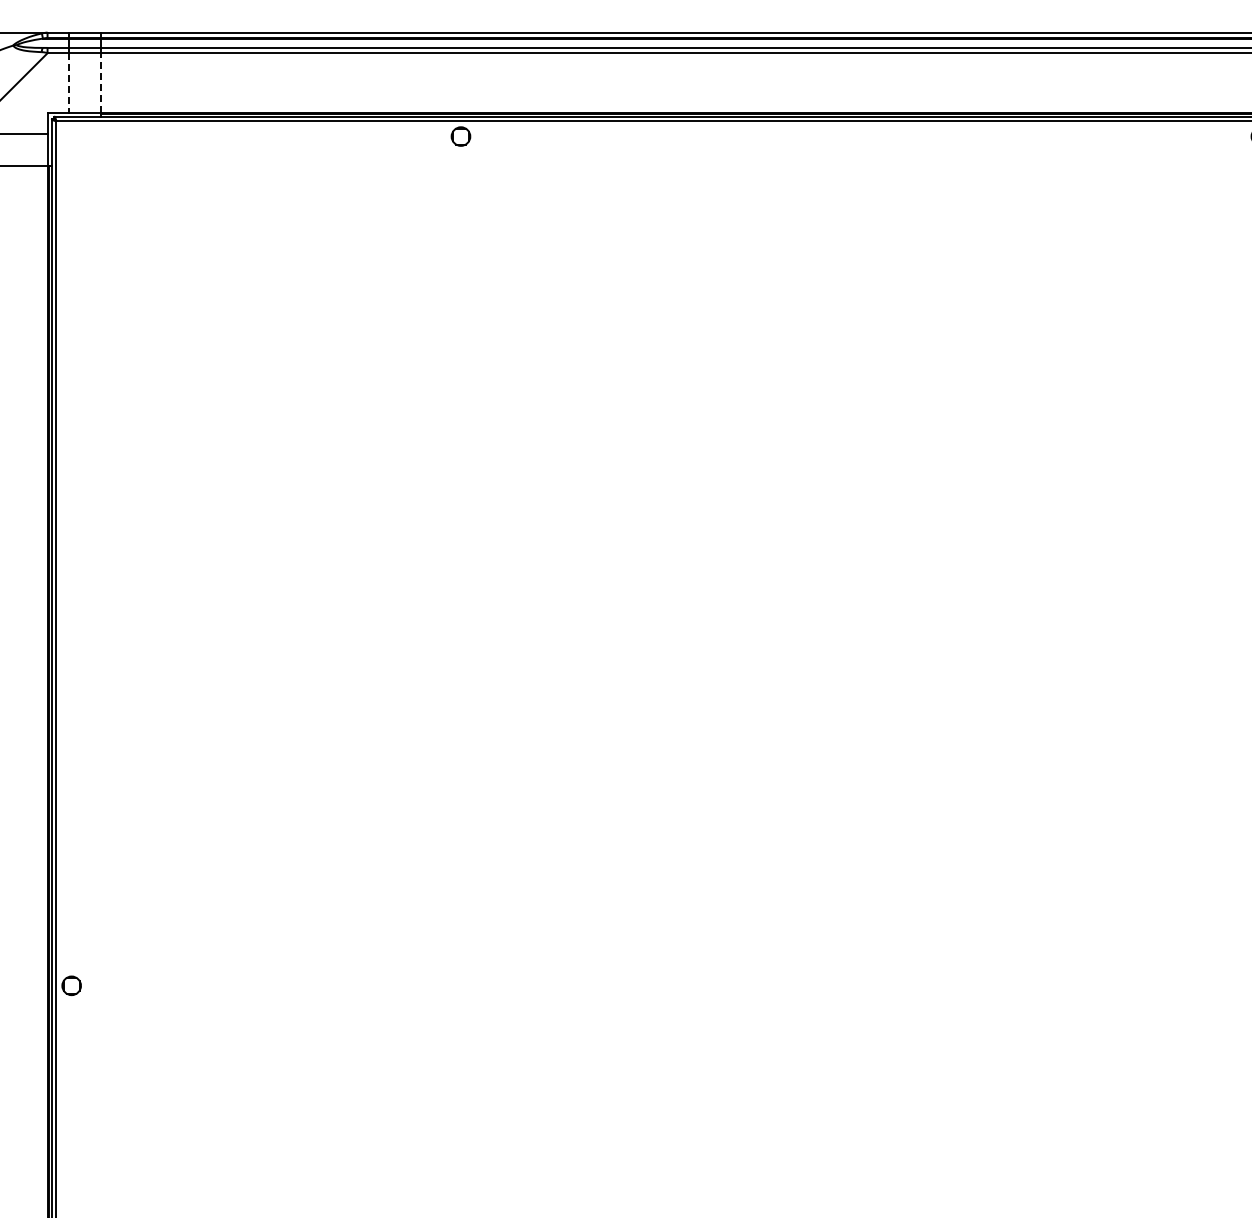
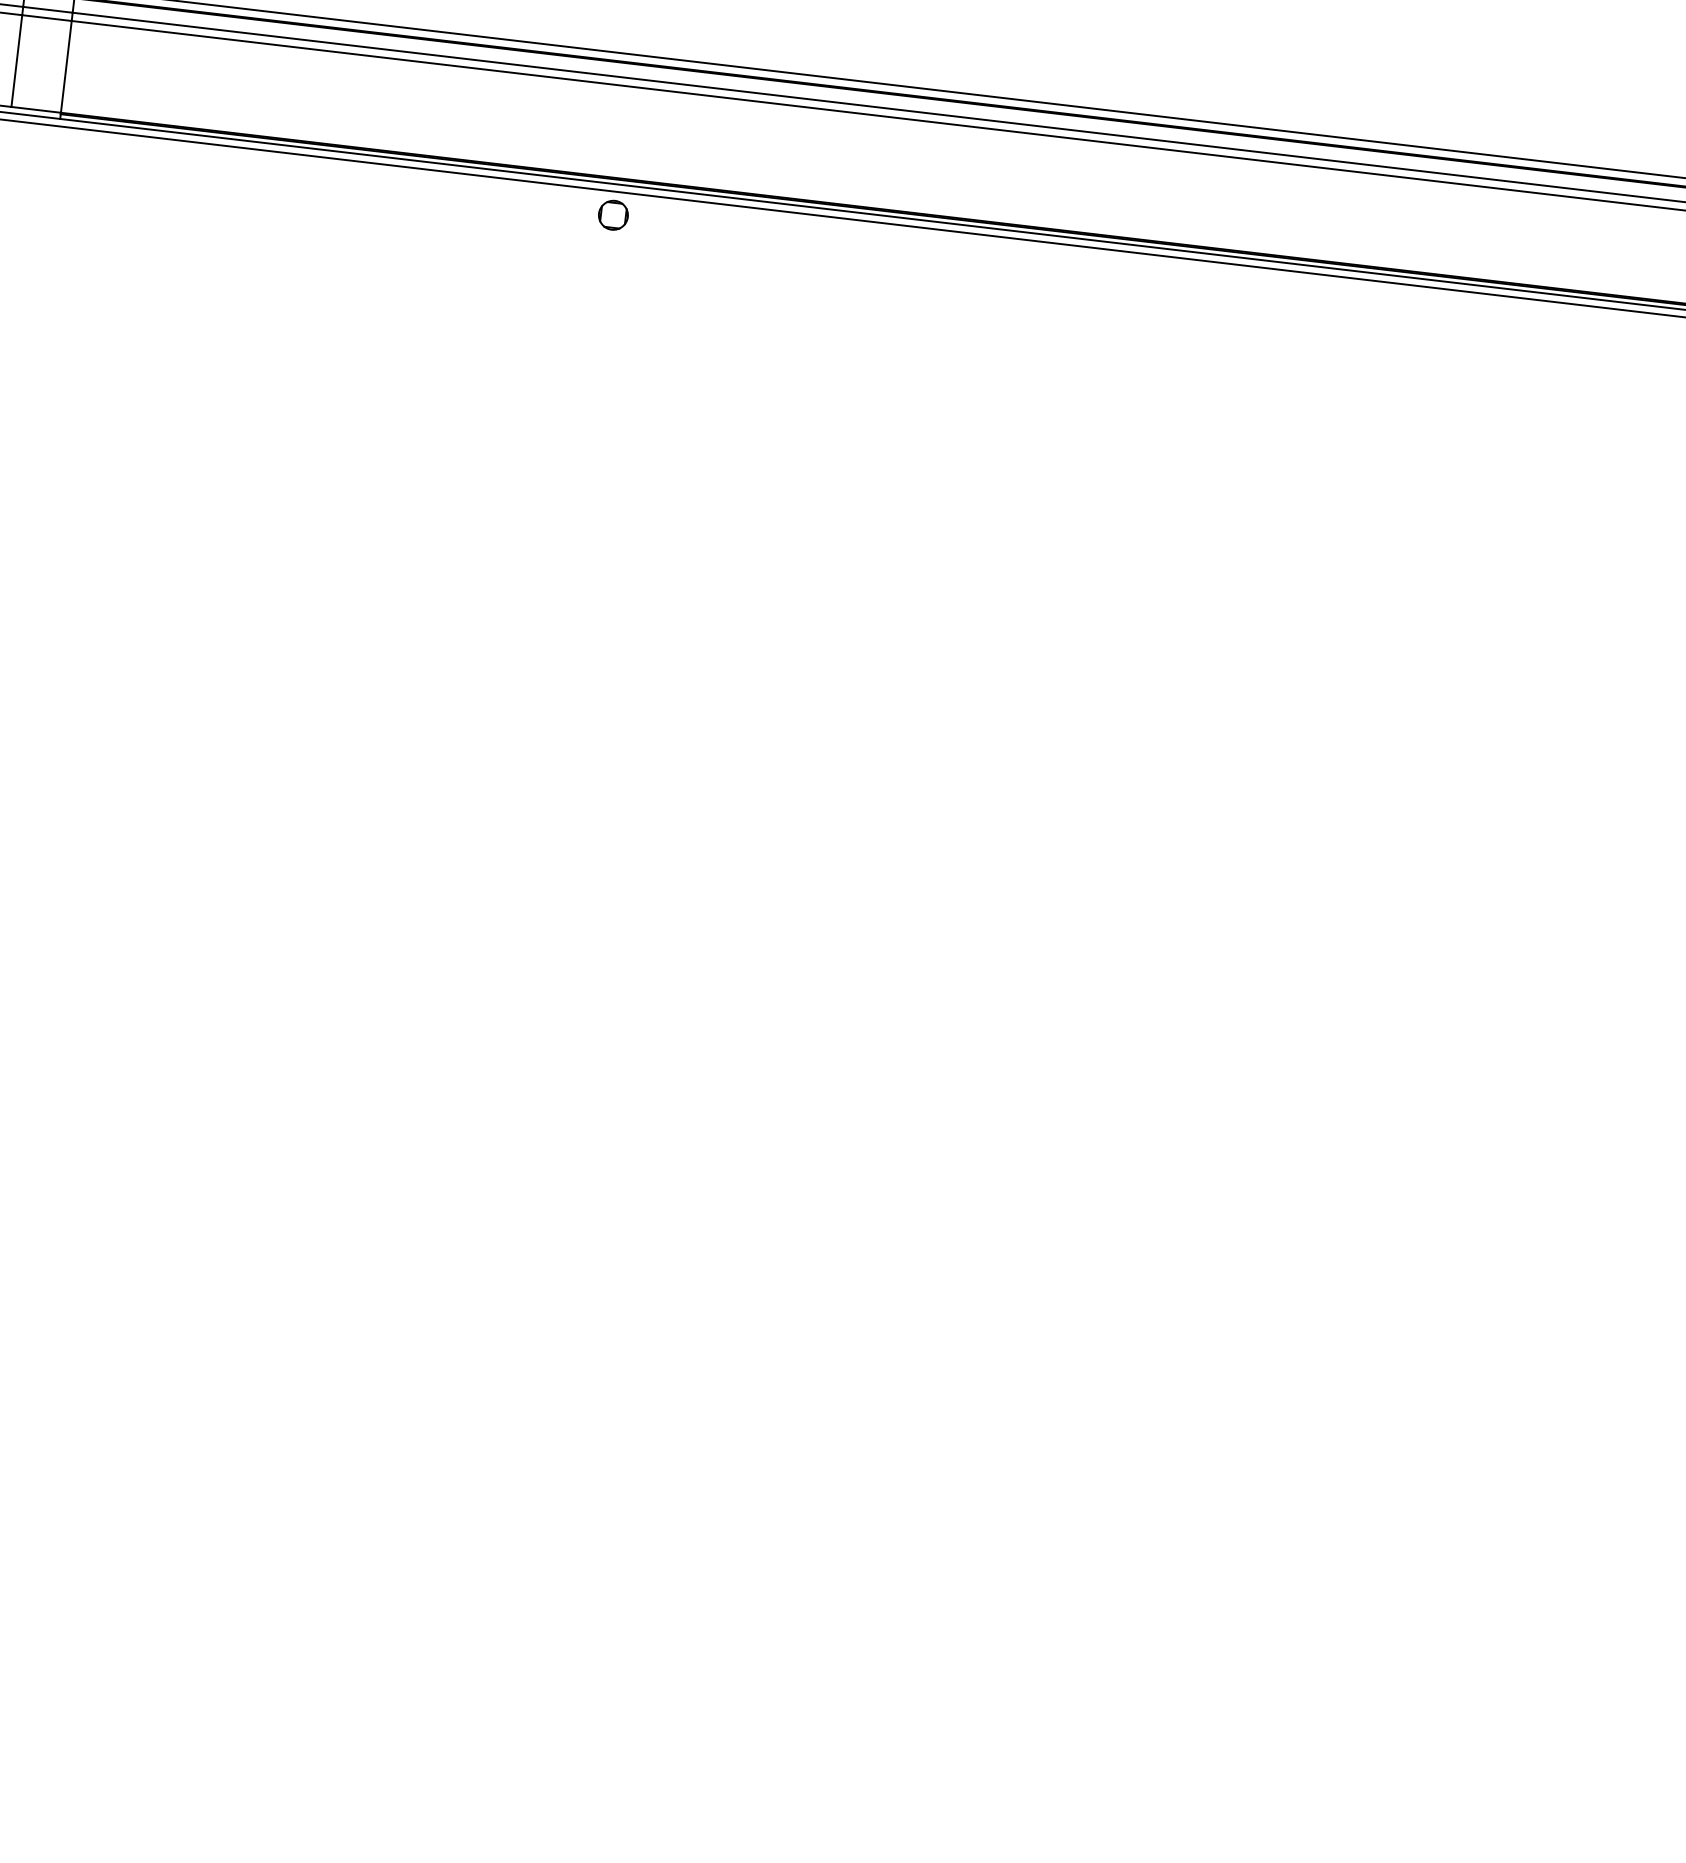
line: (69, 82) -> (17, 60), dashed -> solid
line: (101, 82) -> (67, 66), dashed -> solid

